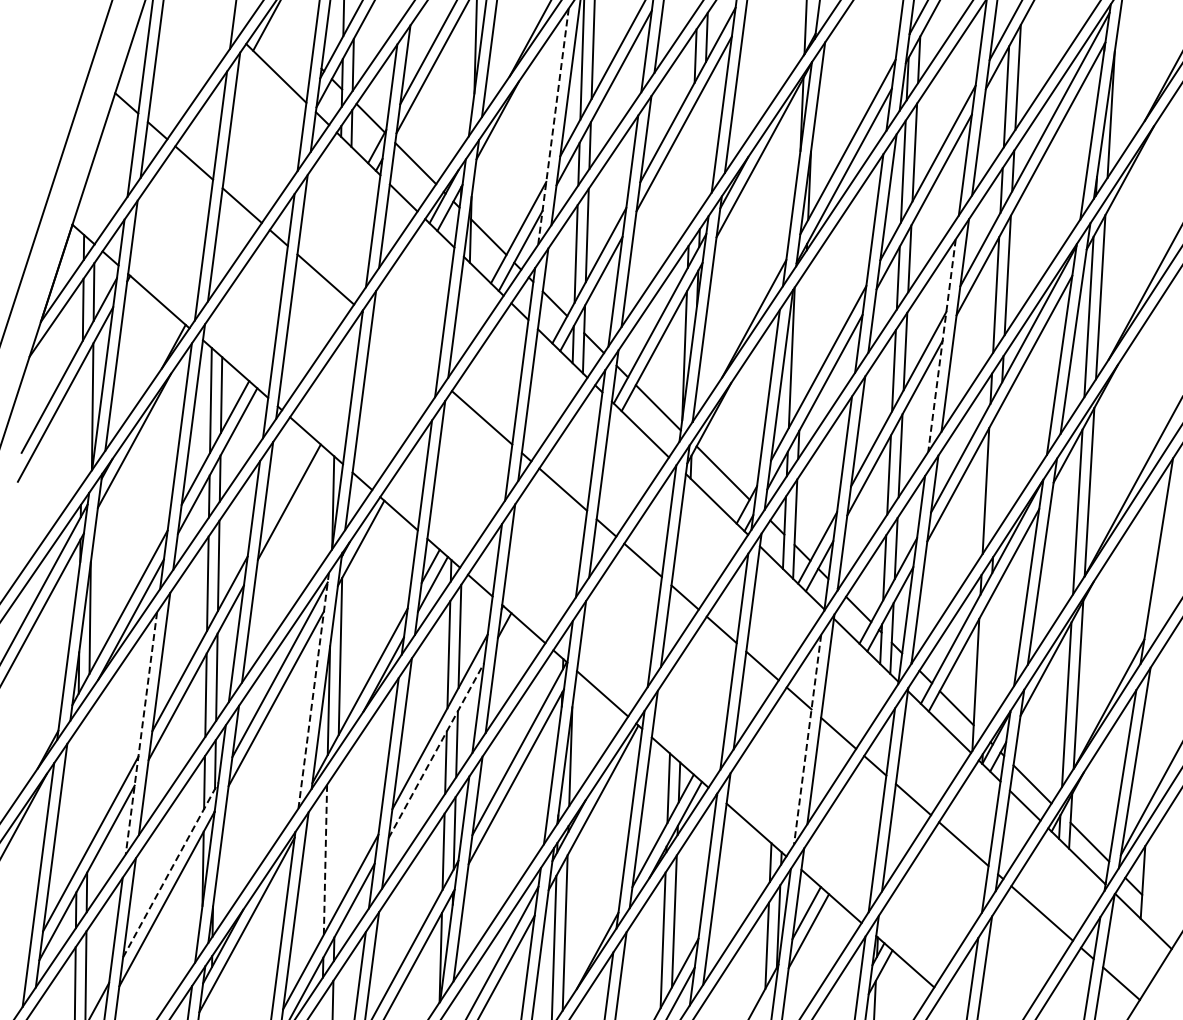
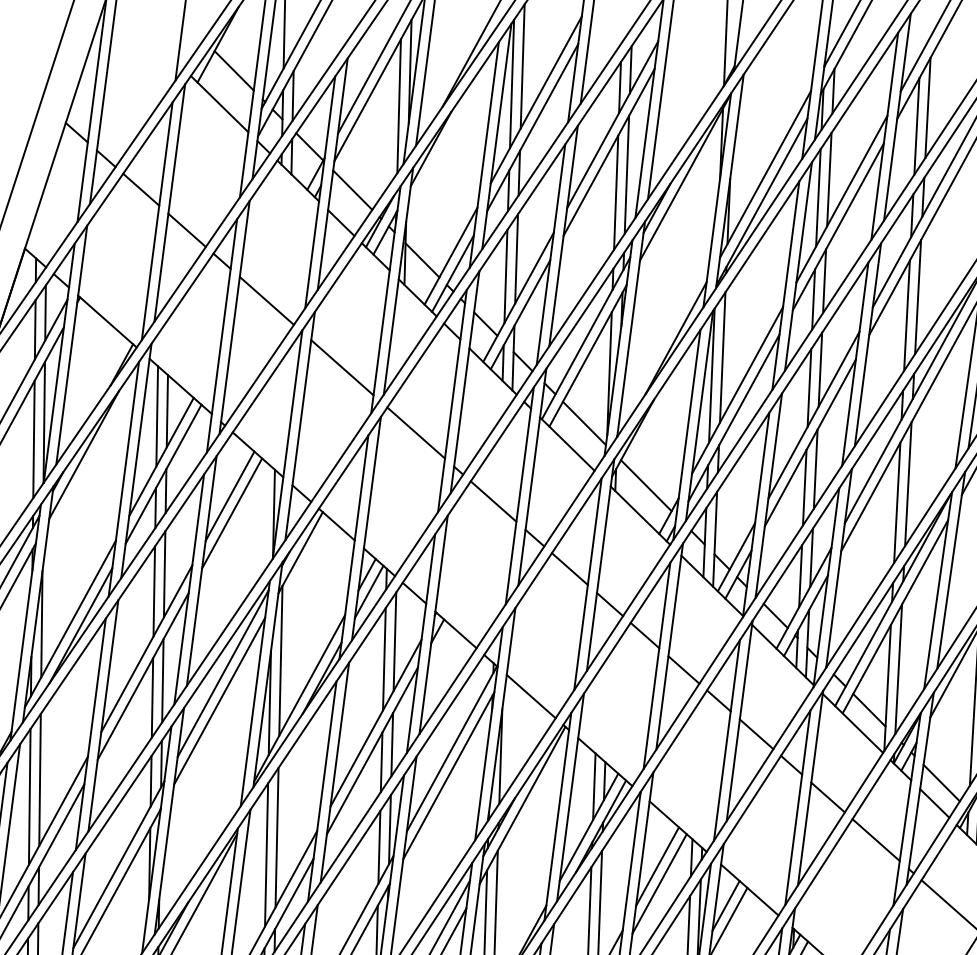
line: (291, 38) -> (234, 70), added
line: (464, 75) -> (399, 106), added
line: (553, 127) -> (484, 155), dashed -> solid
line: (702, 147) -> (626, 174), added
line: (691, 165) -> (616, 192), added
line: (803, 338) -> (723, 357), added
line: (941, 346) -> (854, 364), dashed -> solid
line: (404, 349) -> (342, 367), added
line: (81, 424) -> (33, 439), added
line: (997, 471) -> (908, 484), added
line: (286, 483) -> (229, 495), added
line: (986, 665) -> (897, 669), added
line: (313, 690) -> (255, 693), dashed -> solid
line: (141, 733) -> (90, 734), dashed -> solid
line: (807, 739) -> (726, 740), dashed -> solid
line: (436, 750) -> (372, 750), dashed -> solid
line: (88, 781) -> (40, 780), added
line: (77, 798) -> (29, 796), added
line: (336, 841) -> (277, 837), added
line: (325, 859) -> (266, 854), dashed -> solid
line: (171, 869) -> (119, 864), dashed -> solid
line: (734, 871) -> (657, 866), added
line: (736, 890) -> (659, 884), added

